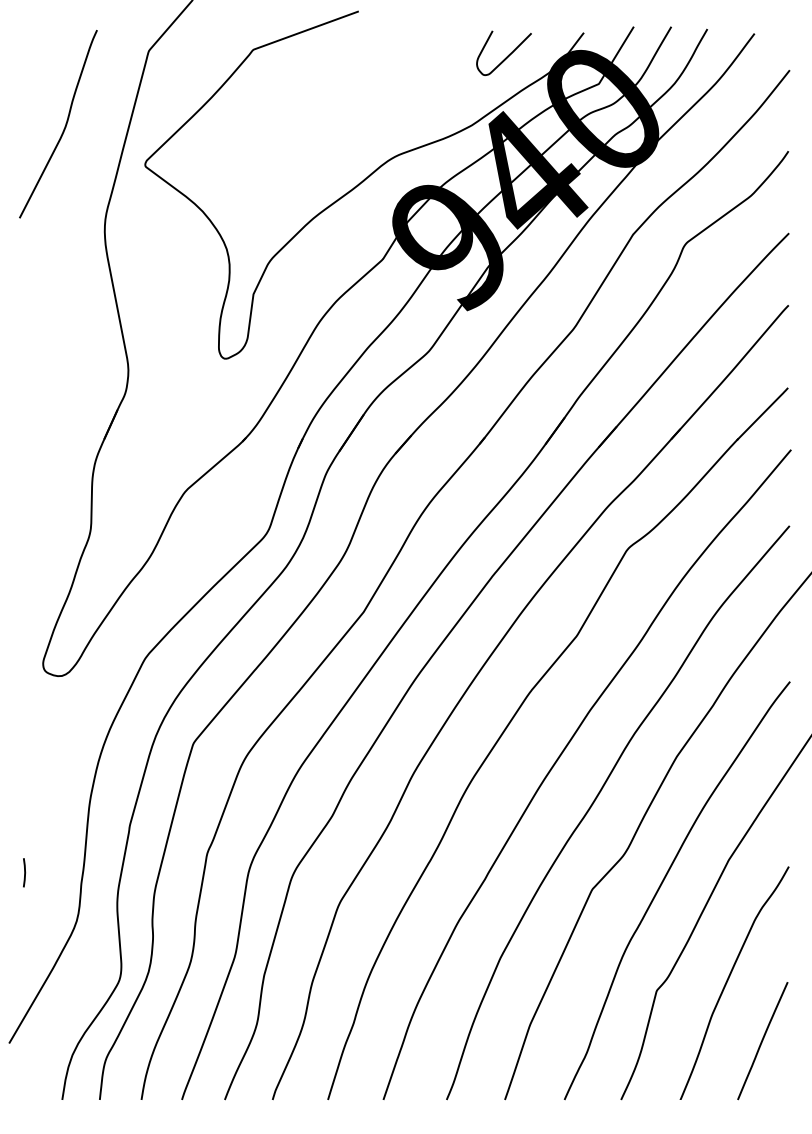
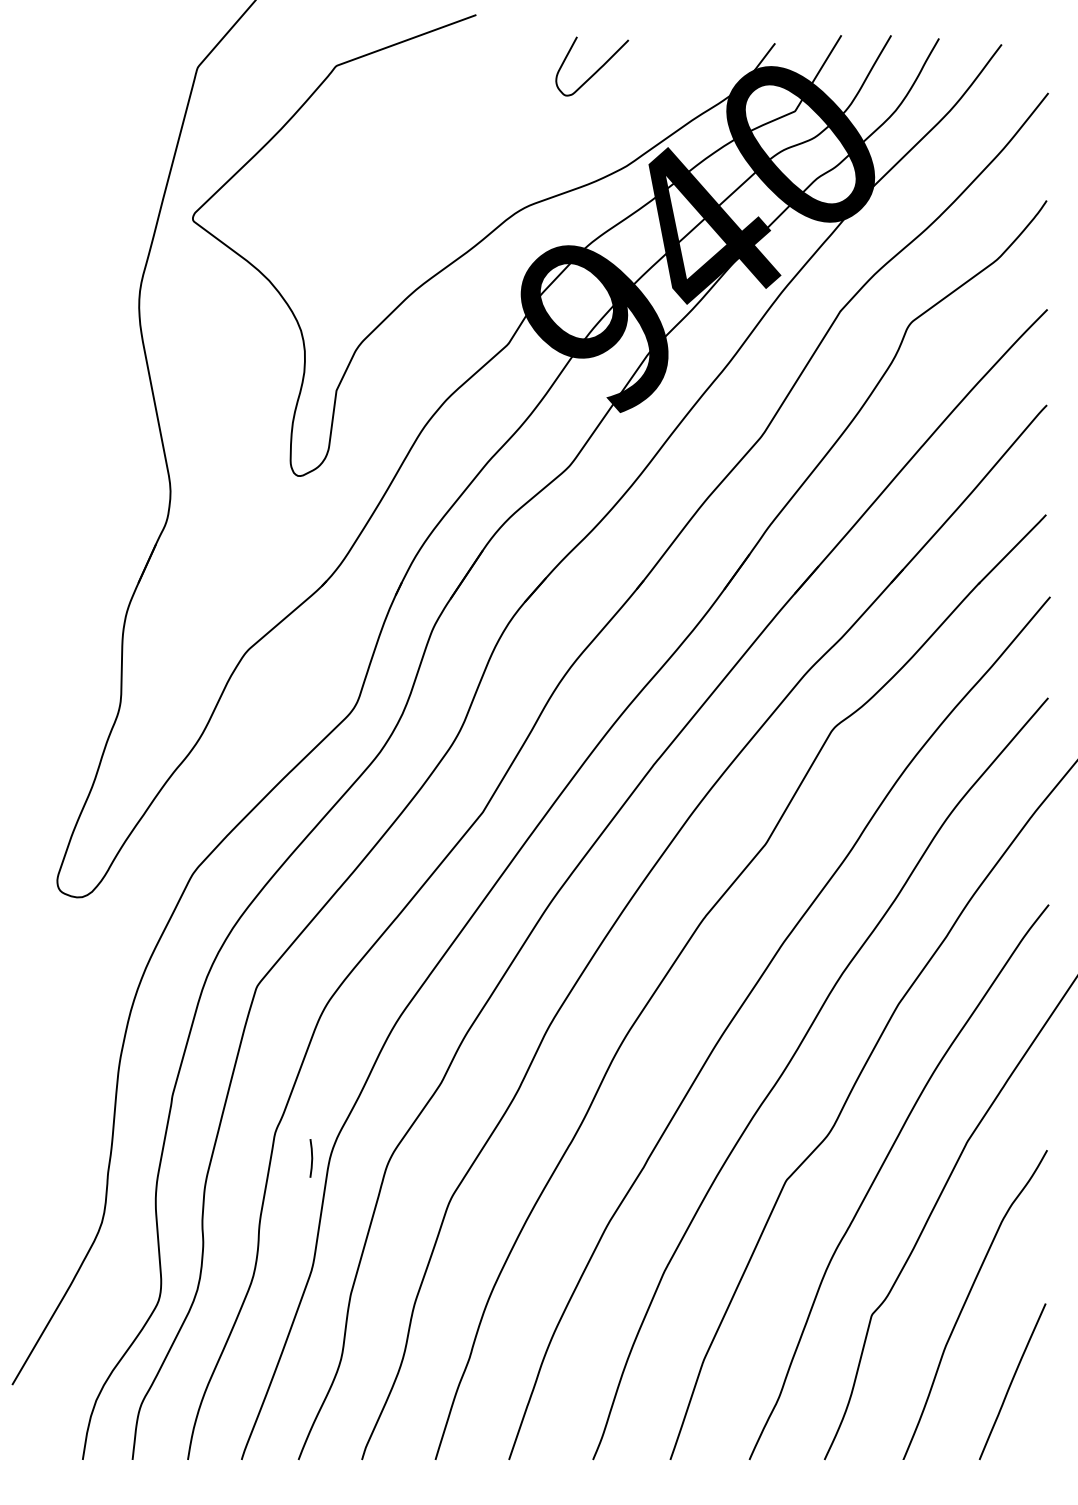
curve: (507, 55) -> (596, 69), moved
curve: (64, 126) -> (85, 167), removed
line: (24, 872) -> (311, 1158), moved

